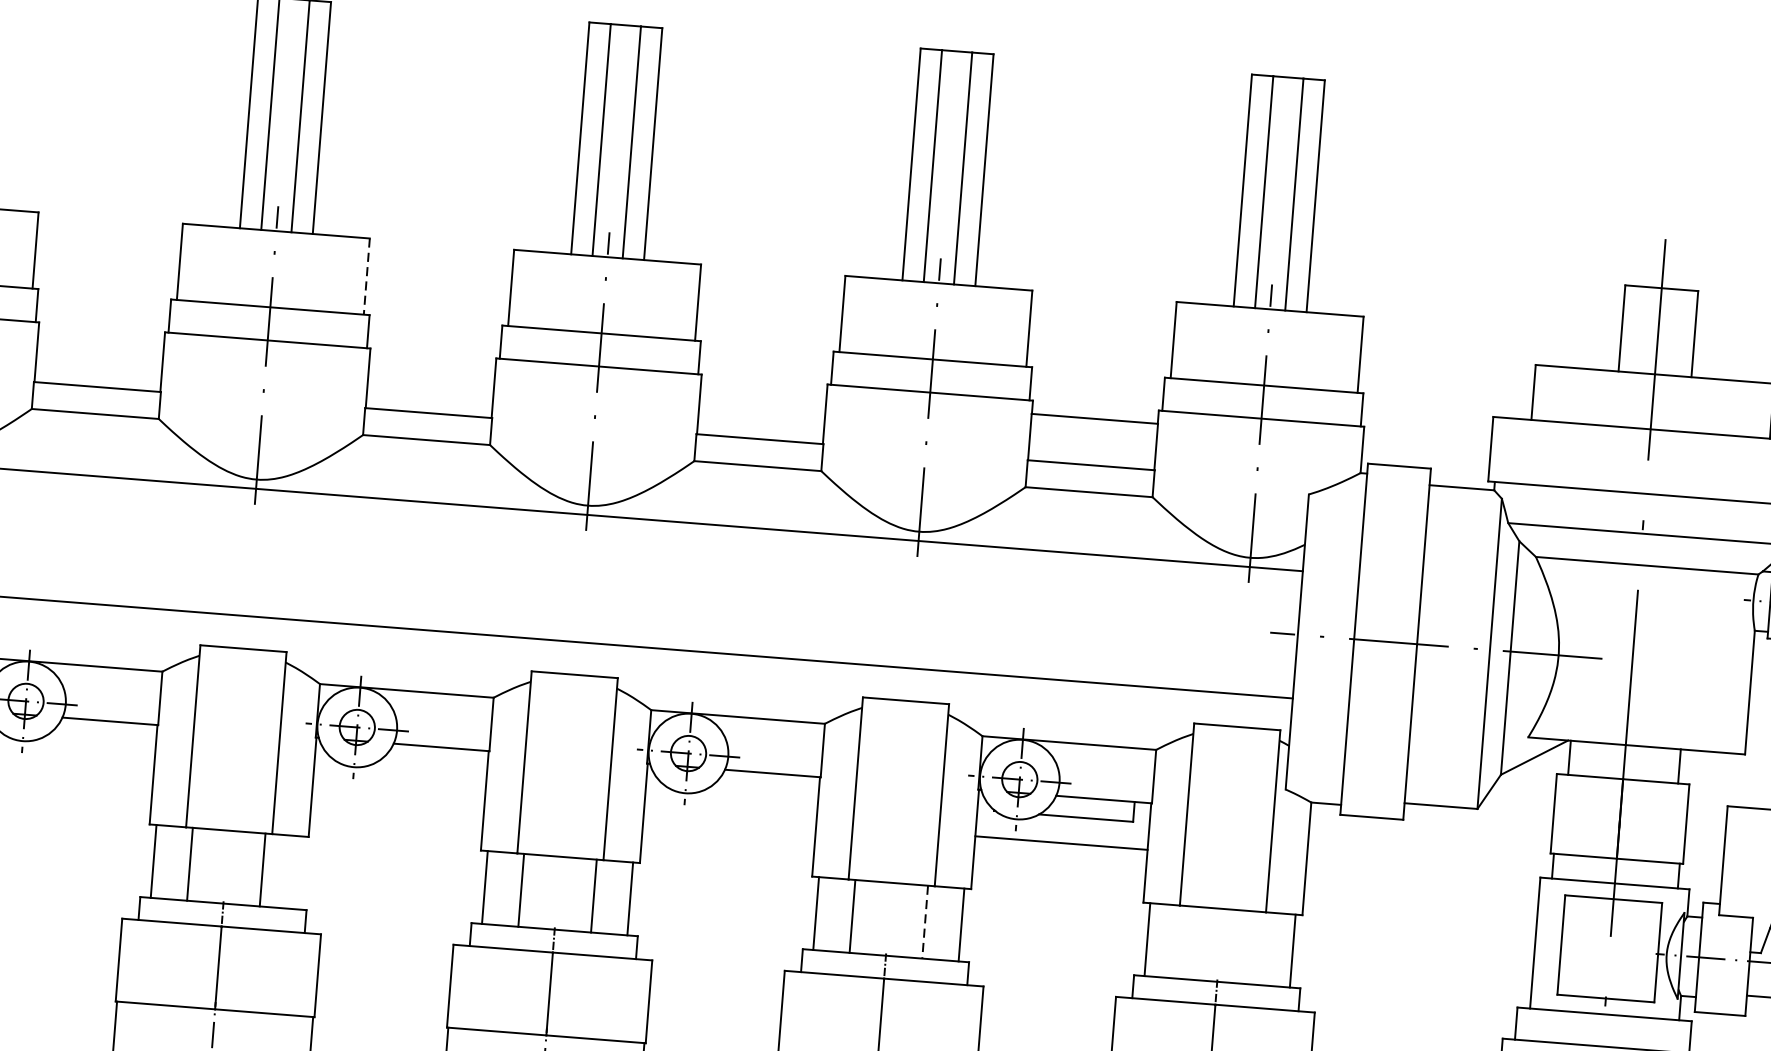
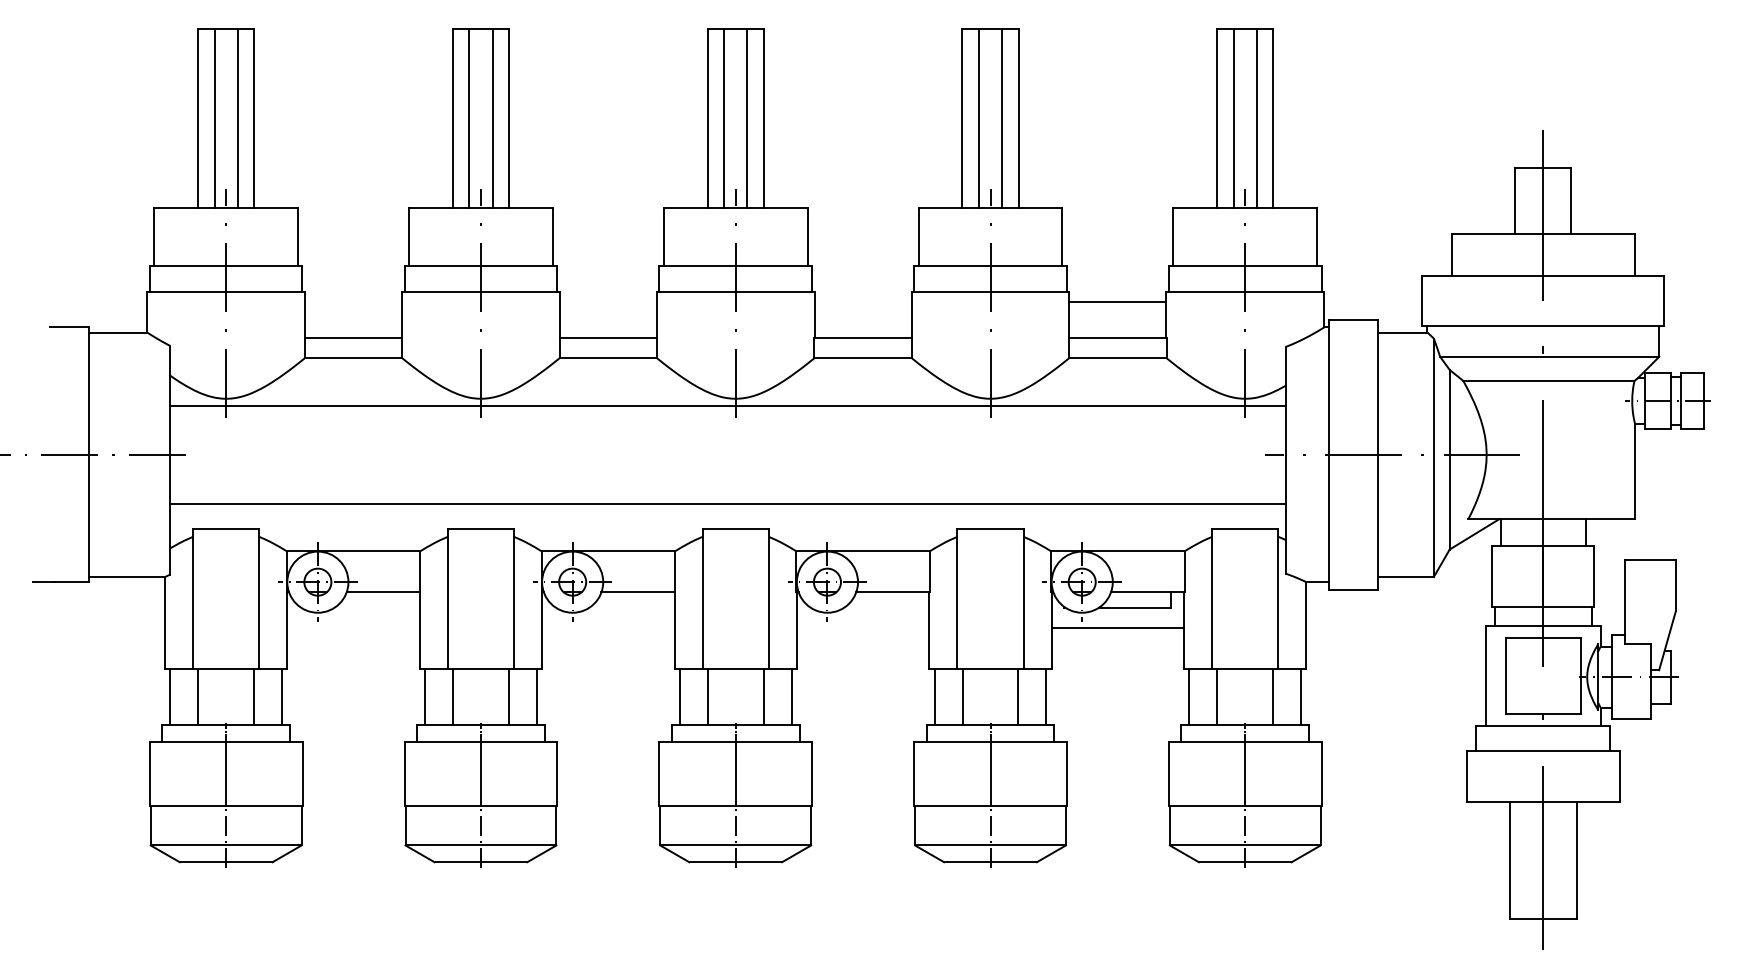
line: (366, 277) -> (552, 237), dashed -> solid
line: (298, 872) -> (536, 696), added
line: (925, 923) -> (1018, 697), dashed -> solid
line: (1183, 942) -> (1217, 696), added
line: (1256, 947) -> (1273, 696), added

